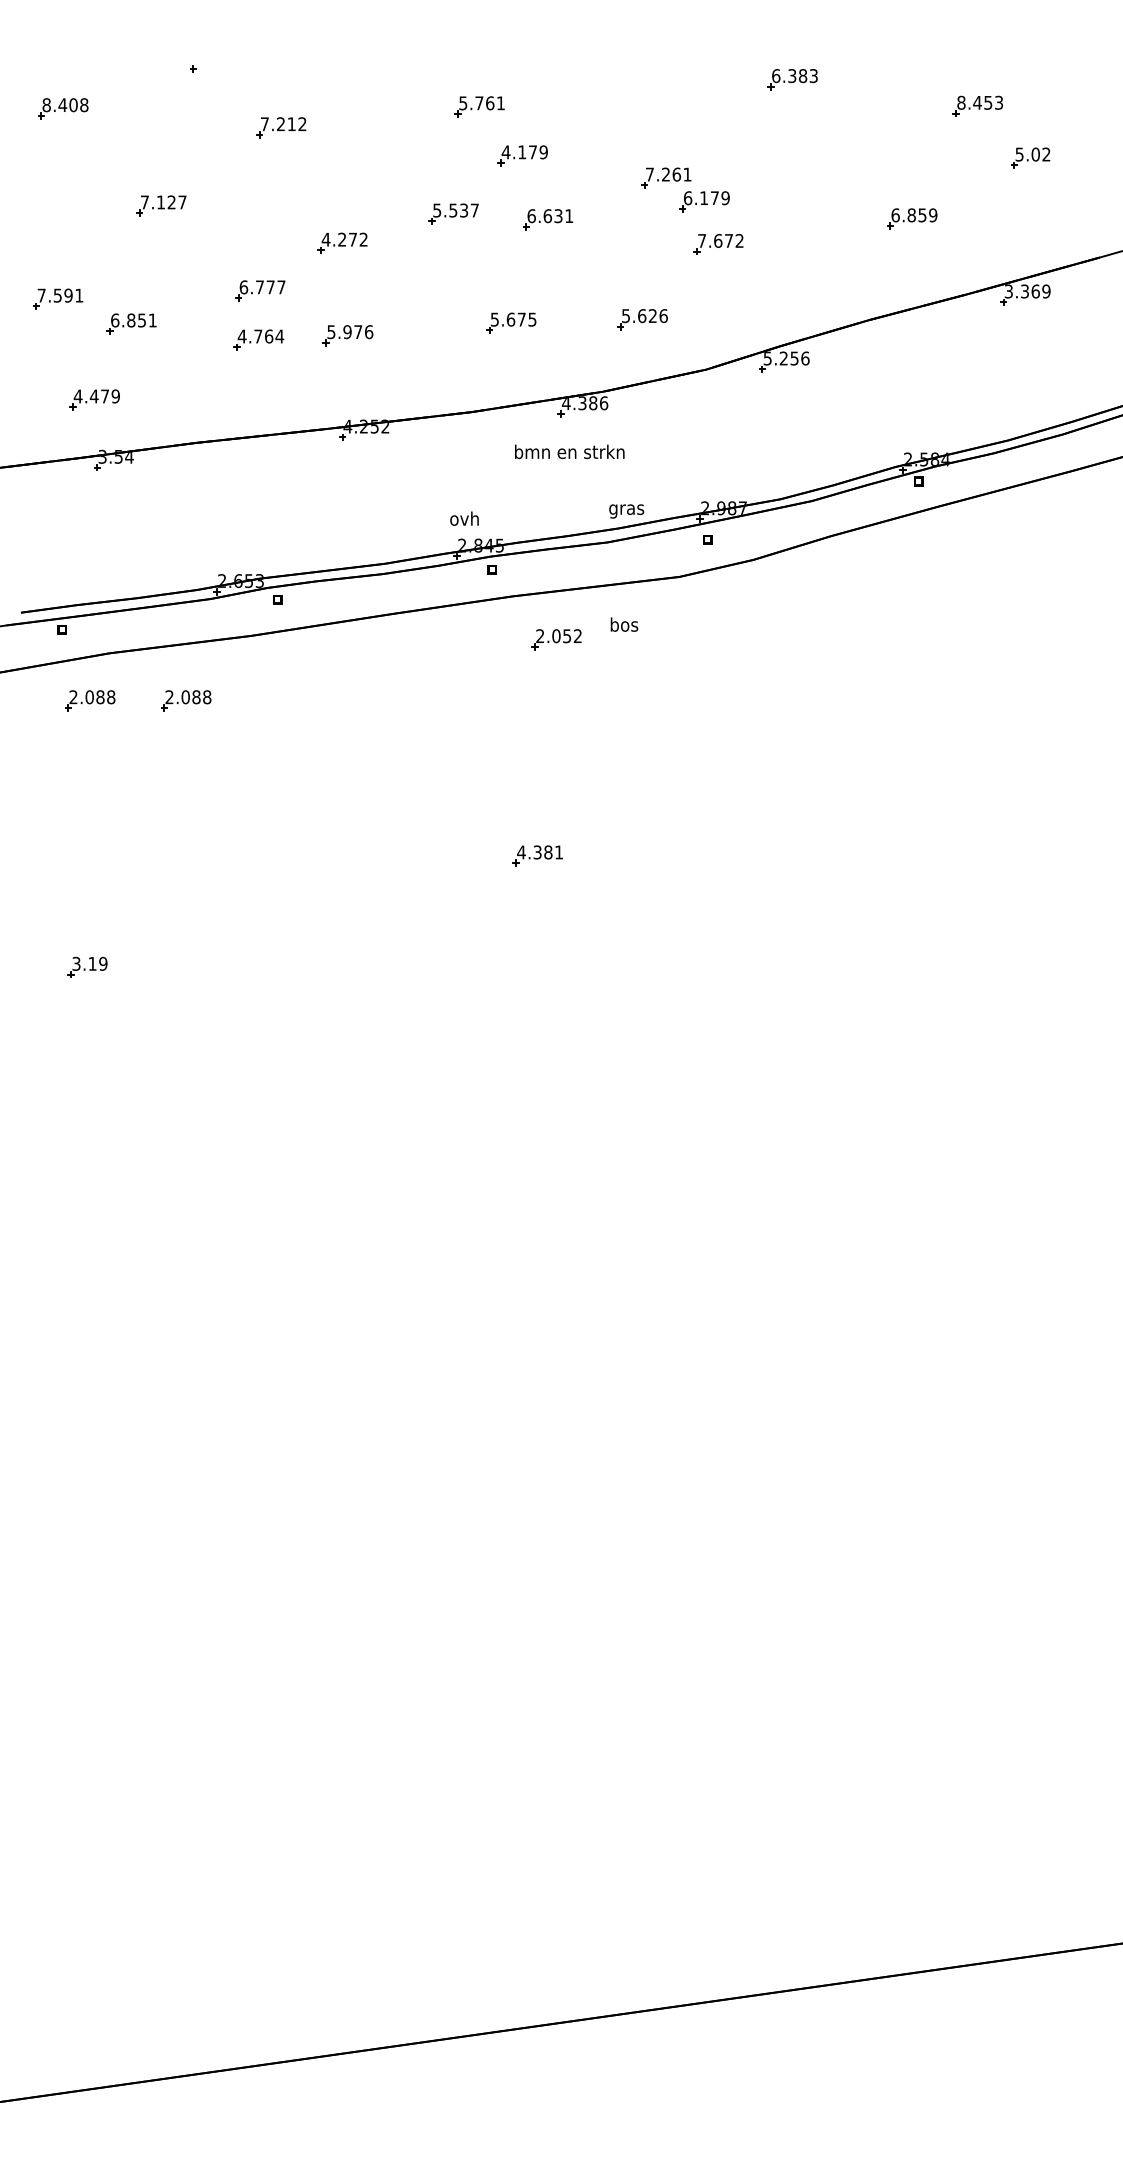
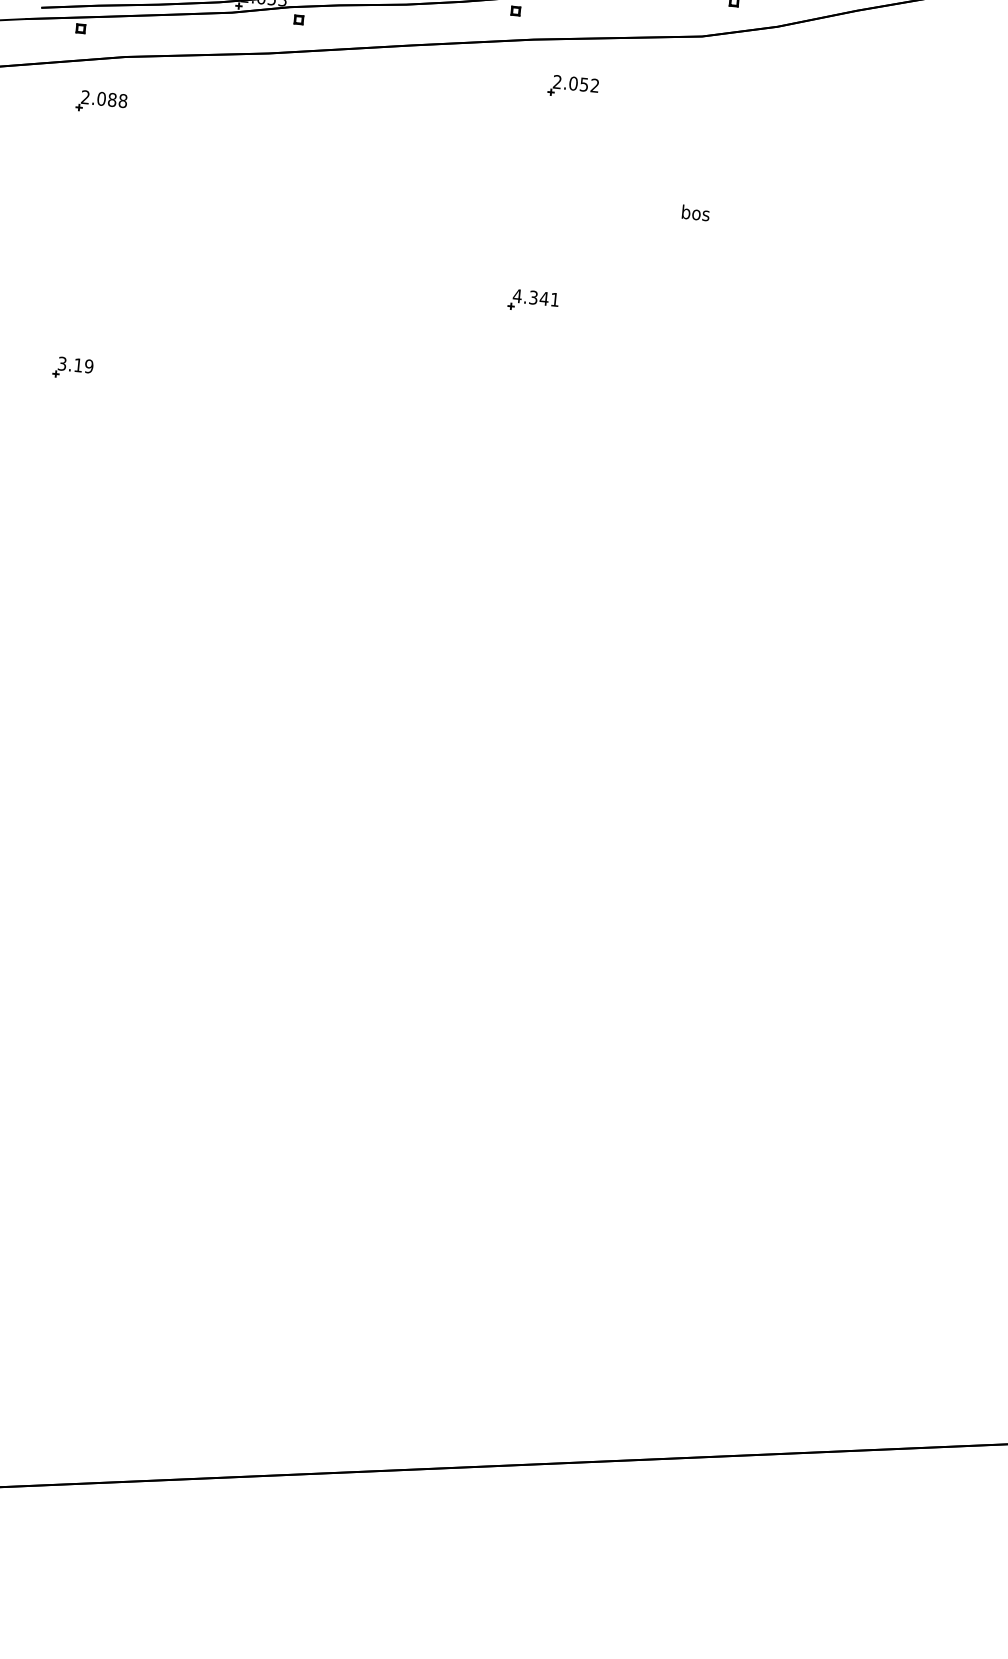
text: (624, 624) -> (696, 212), moved
part: (186, 700) -> (197, 111), removed
text: (547, 852) -> (543, 298), 4.381 -> 4.341

